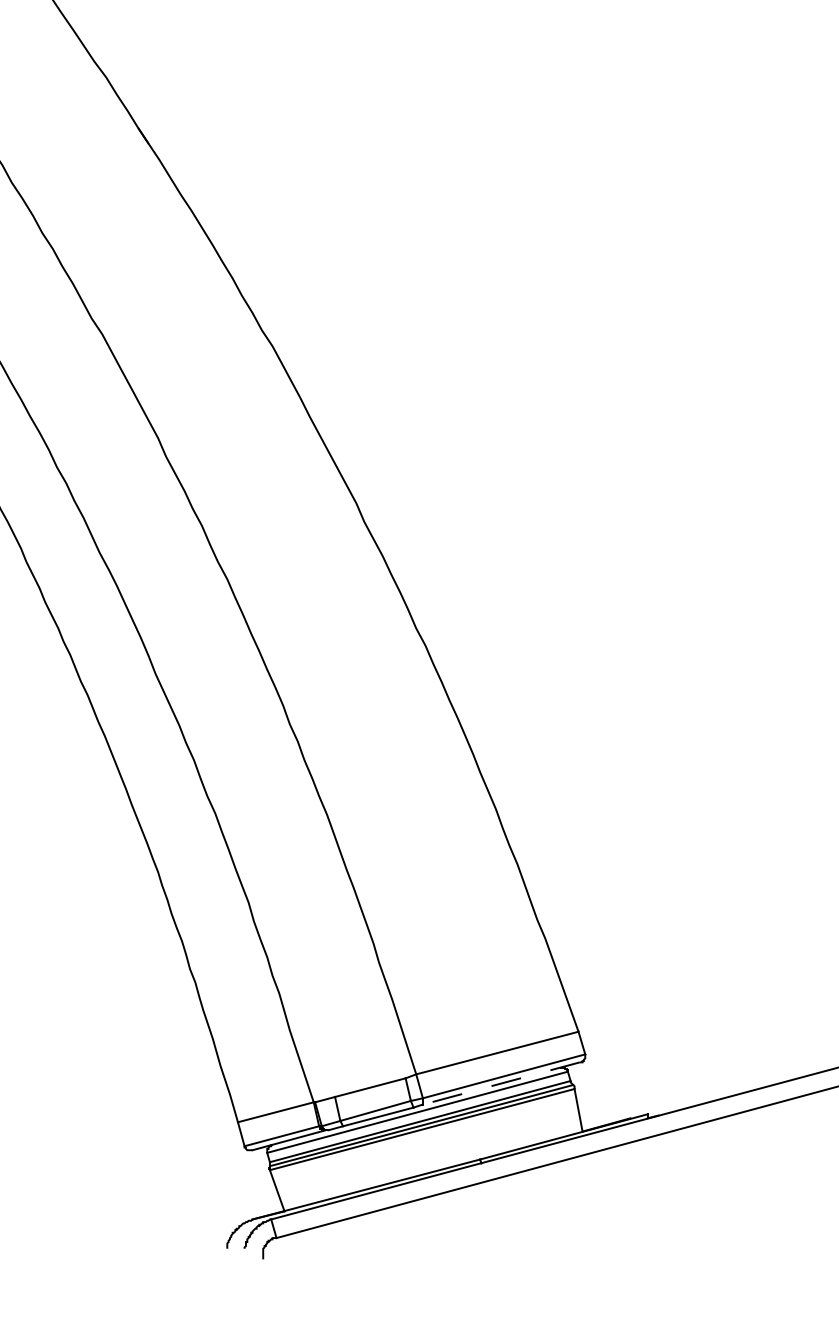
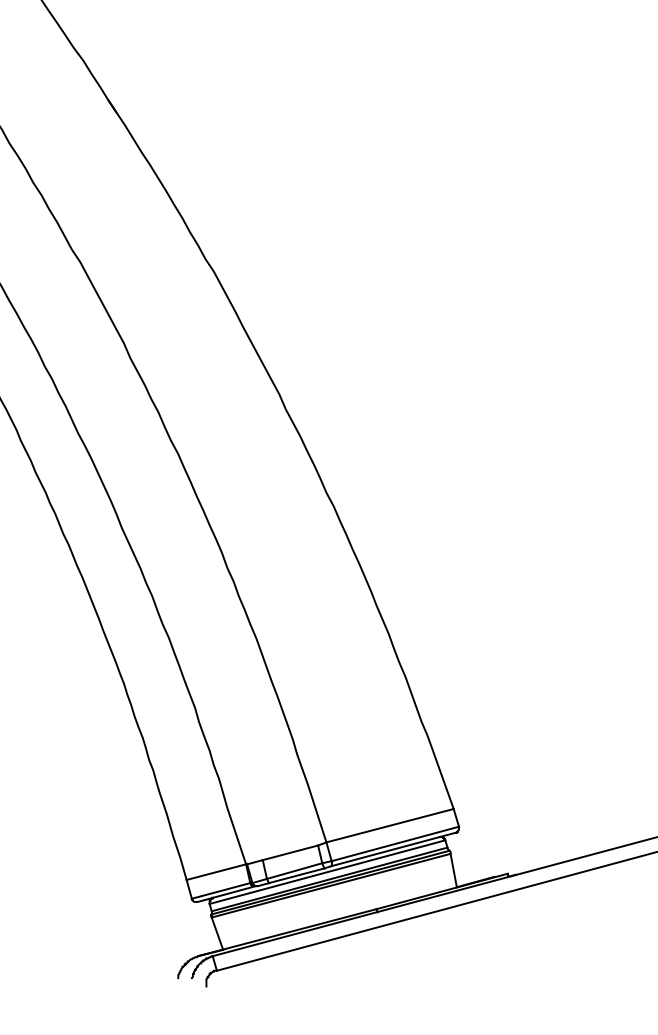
line: (500, 1083) -> (392, 849), dashed -> solid

